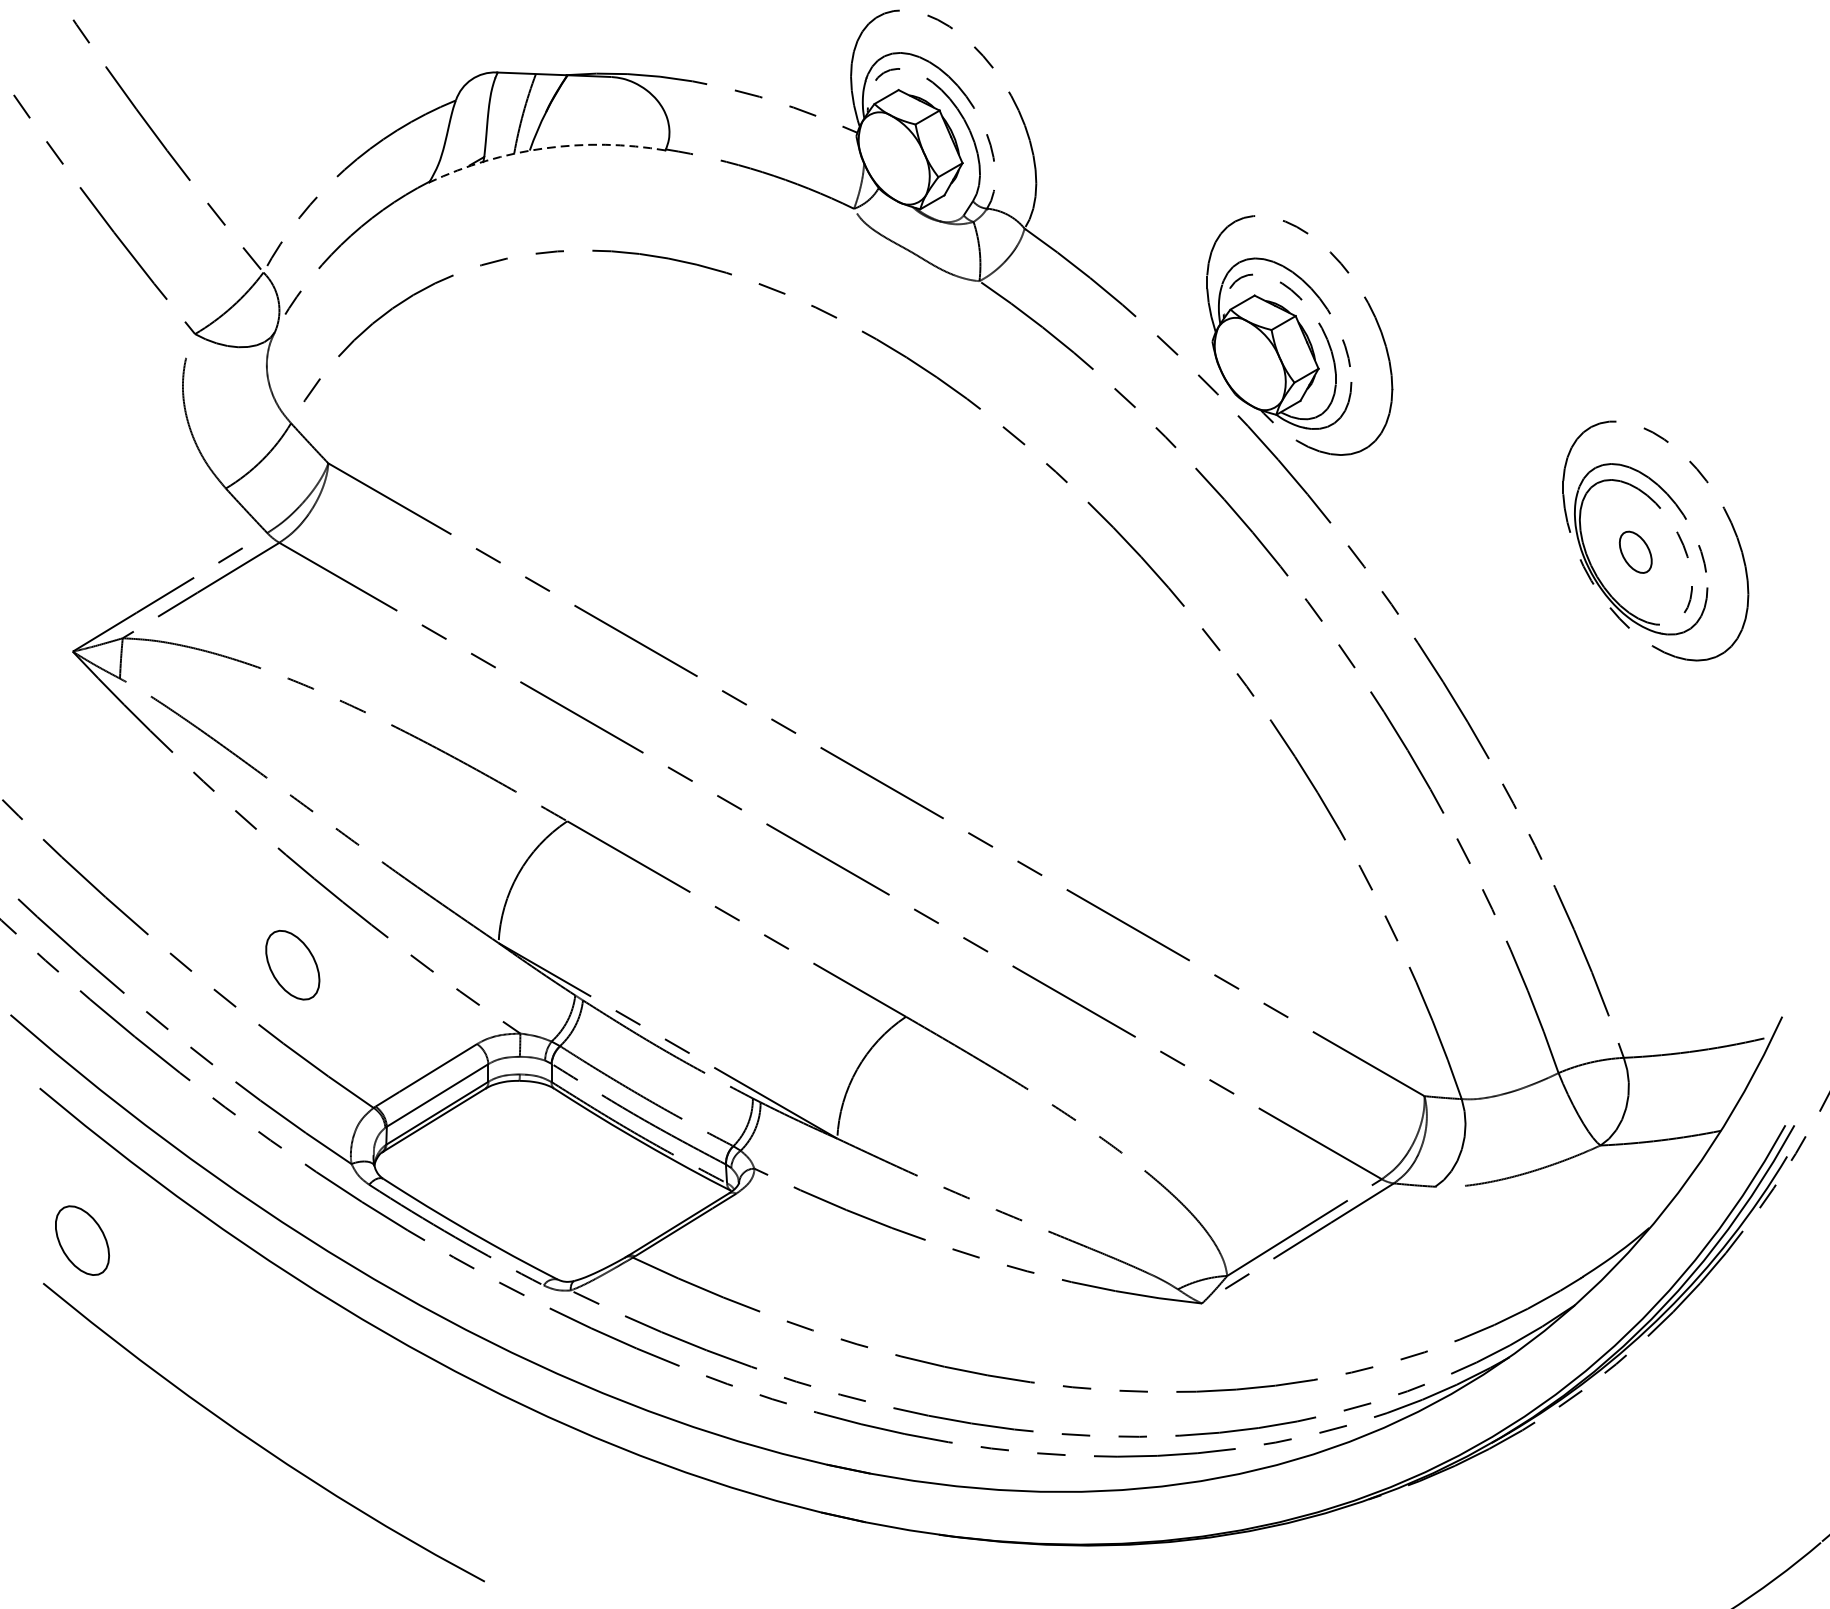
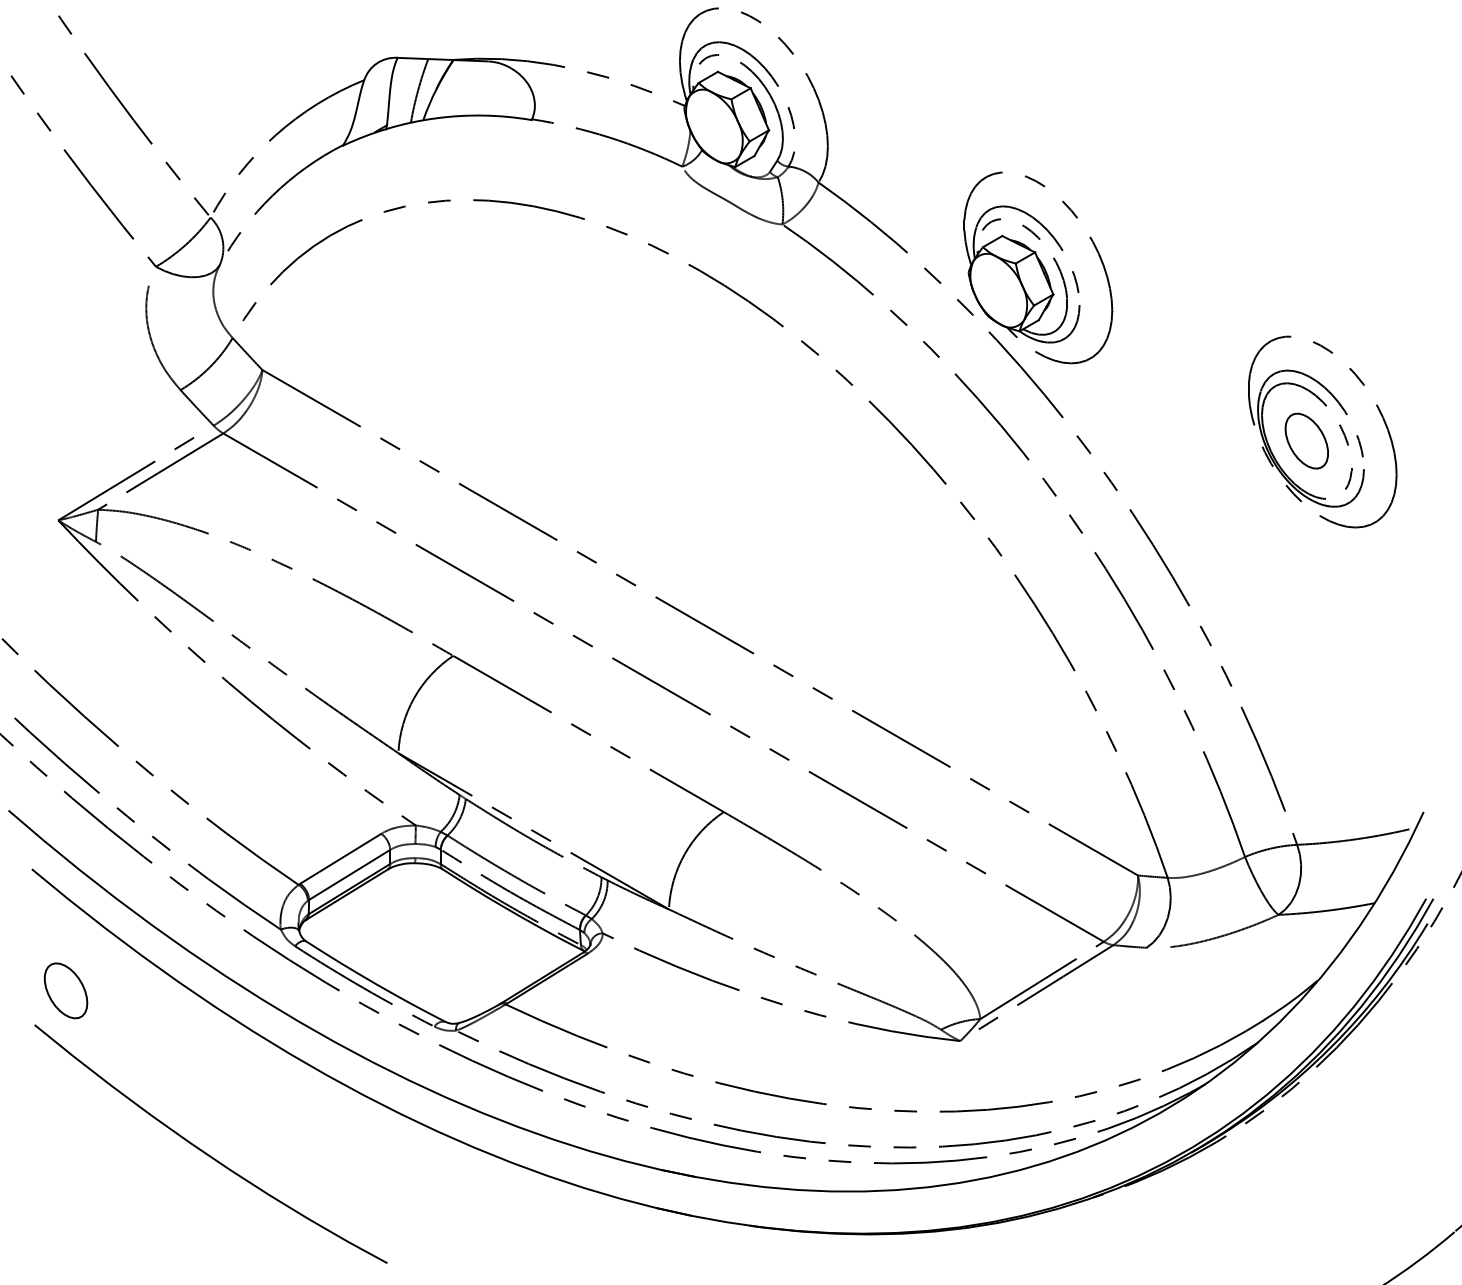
arc: (545, 148) -> (435, 118), dashed -> solid
part: (1635, 551) -> (1306, 440), size x1.67
part: (293, 964) -> (234, 770), removed

